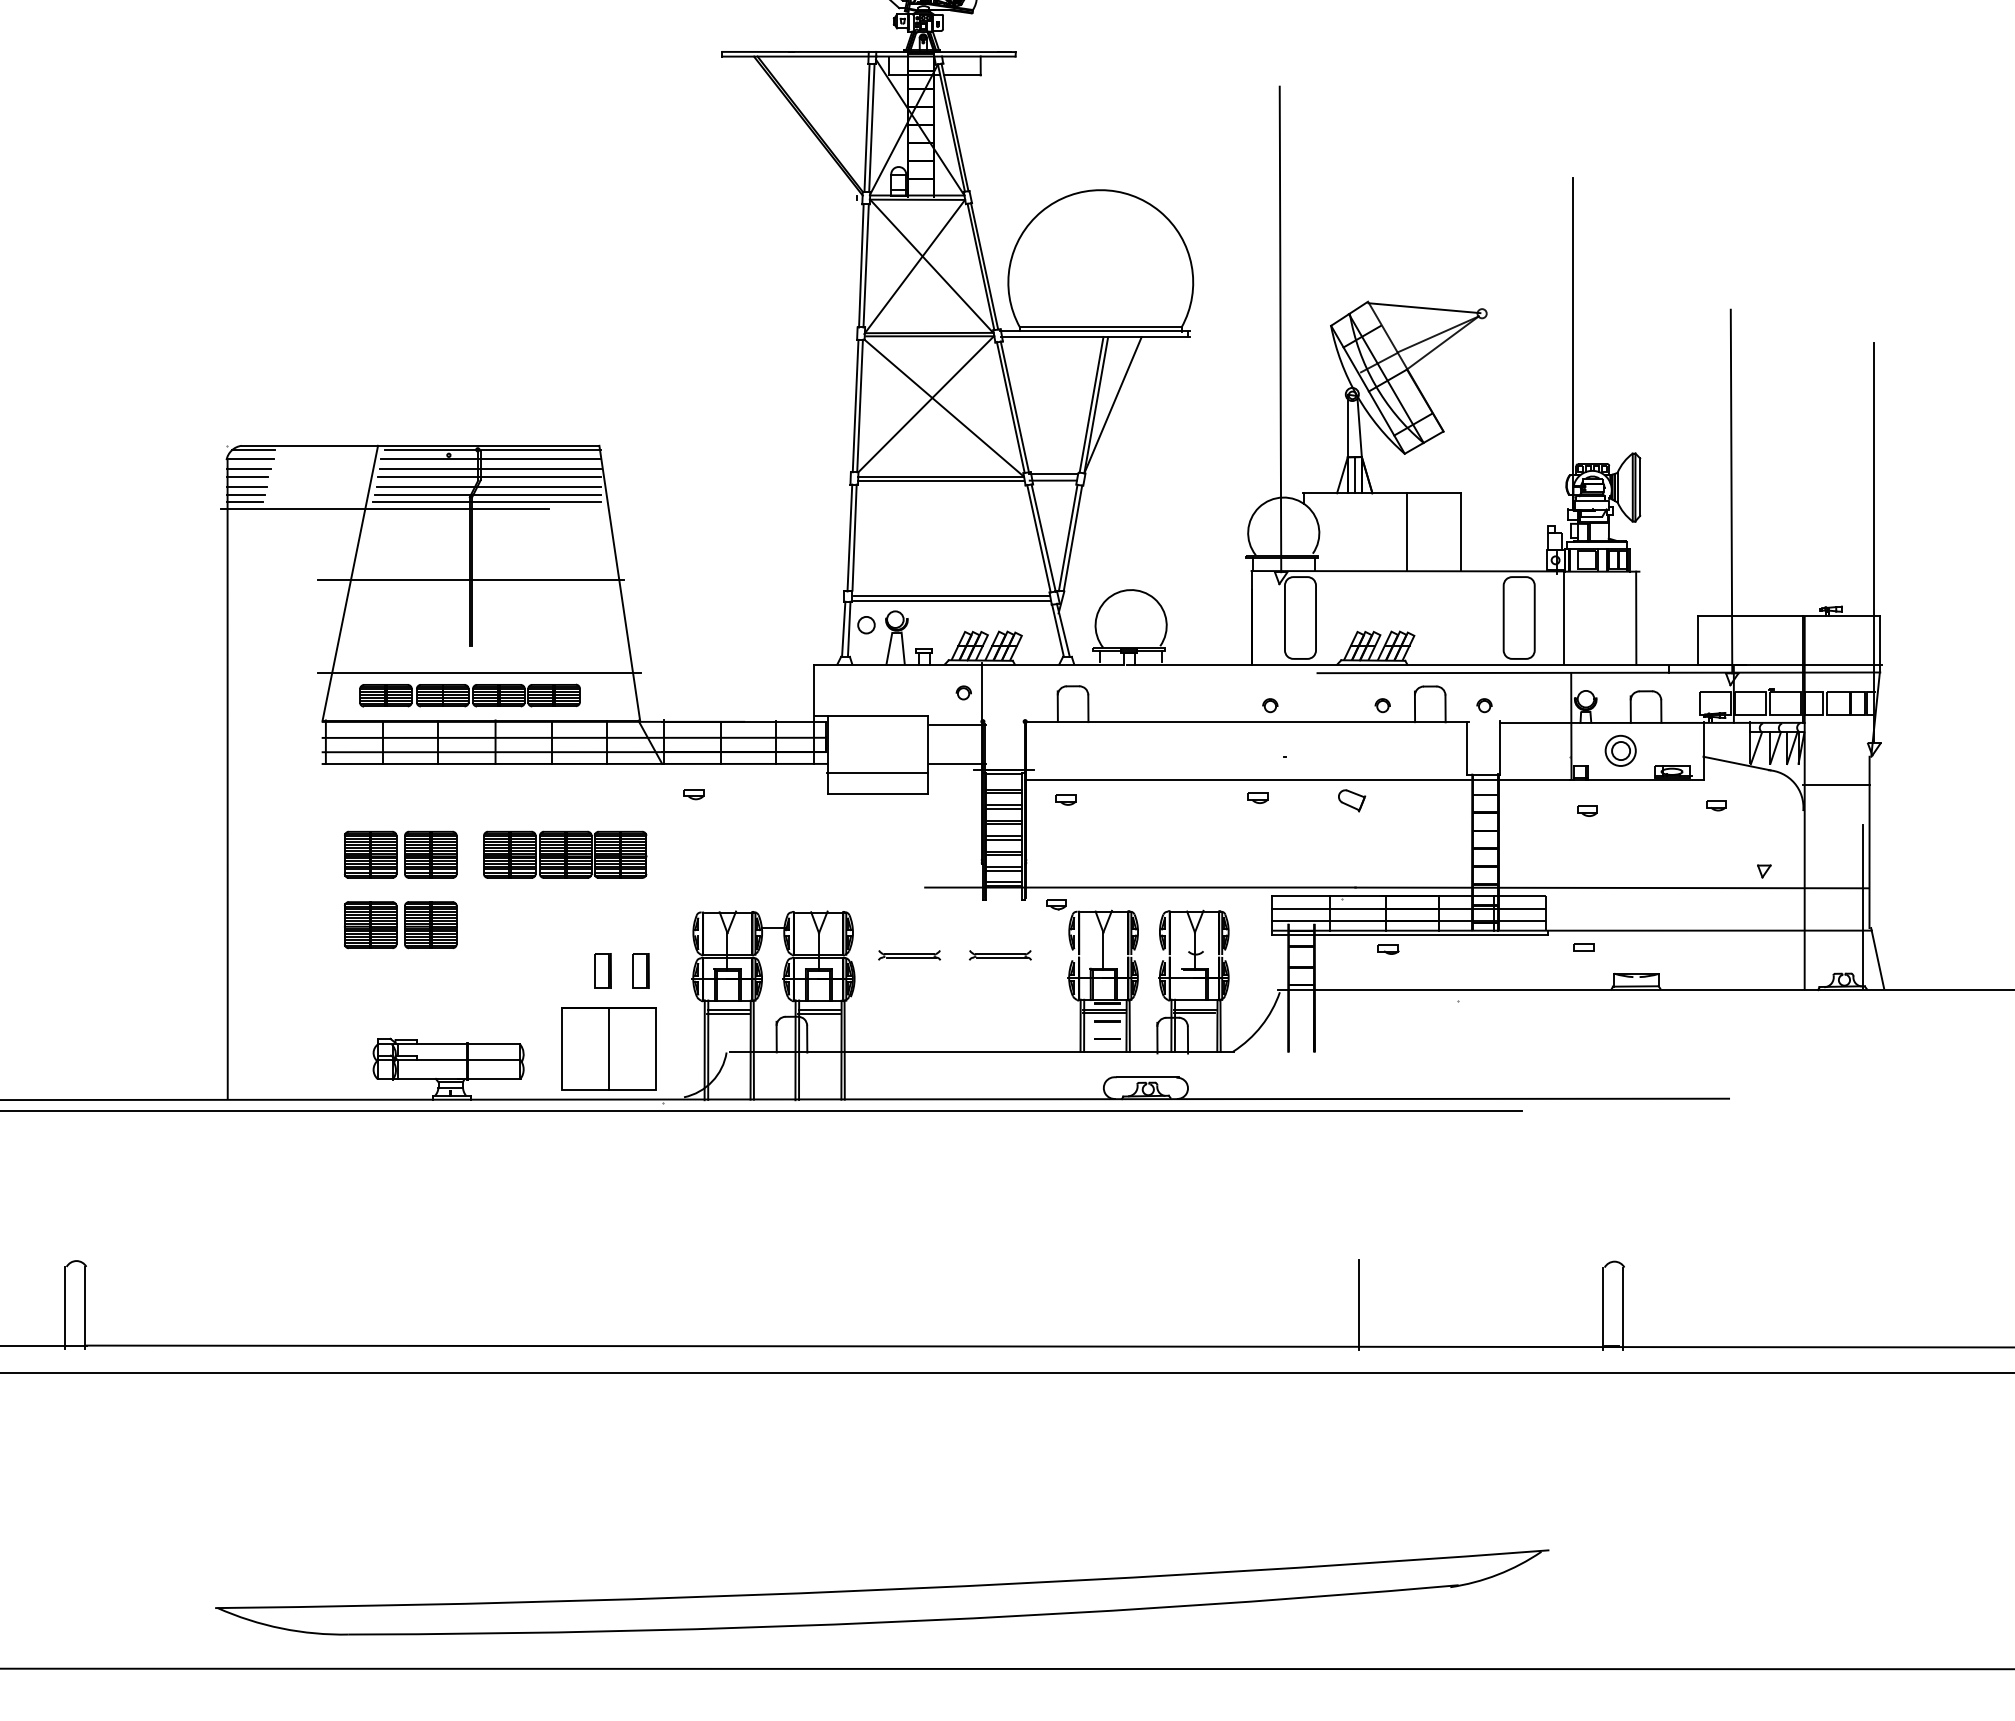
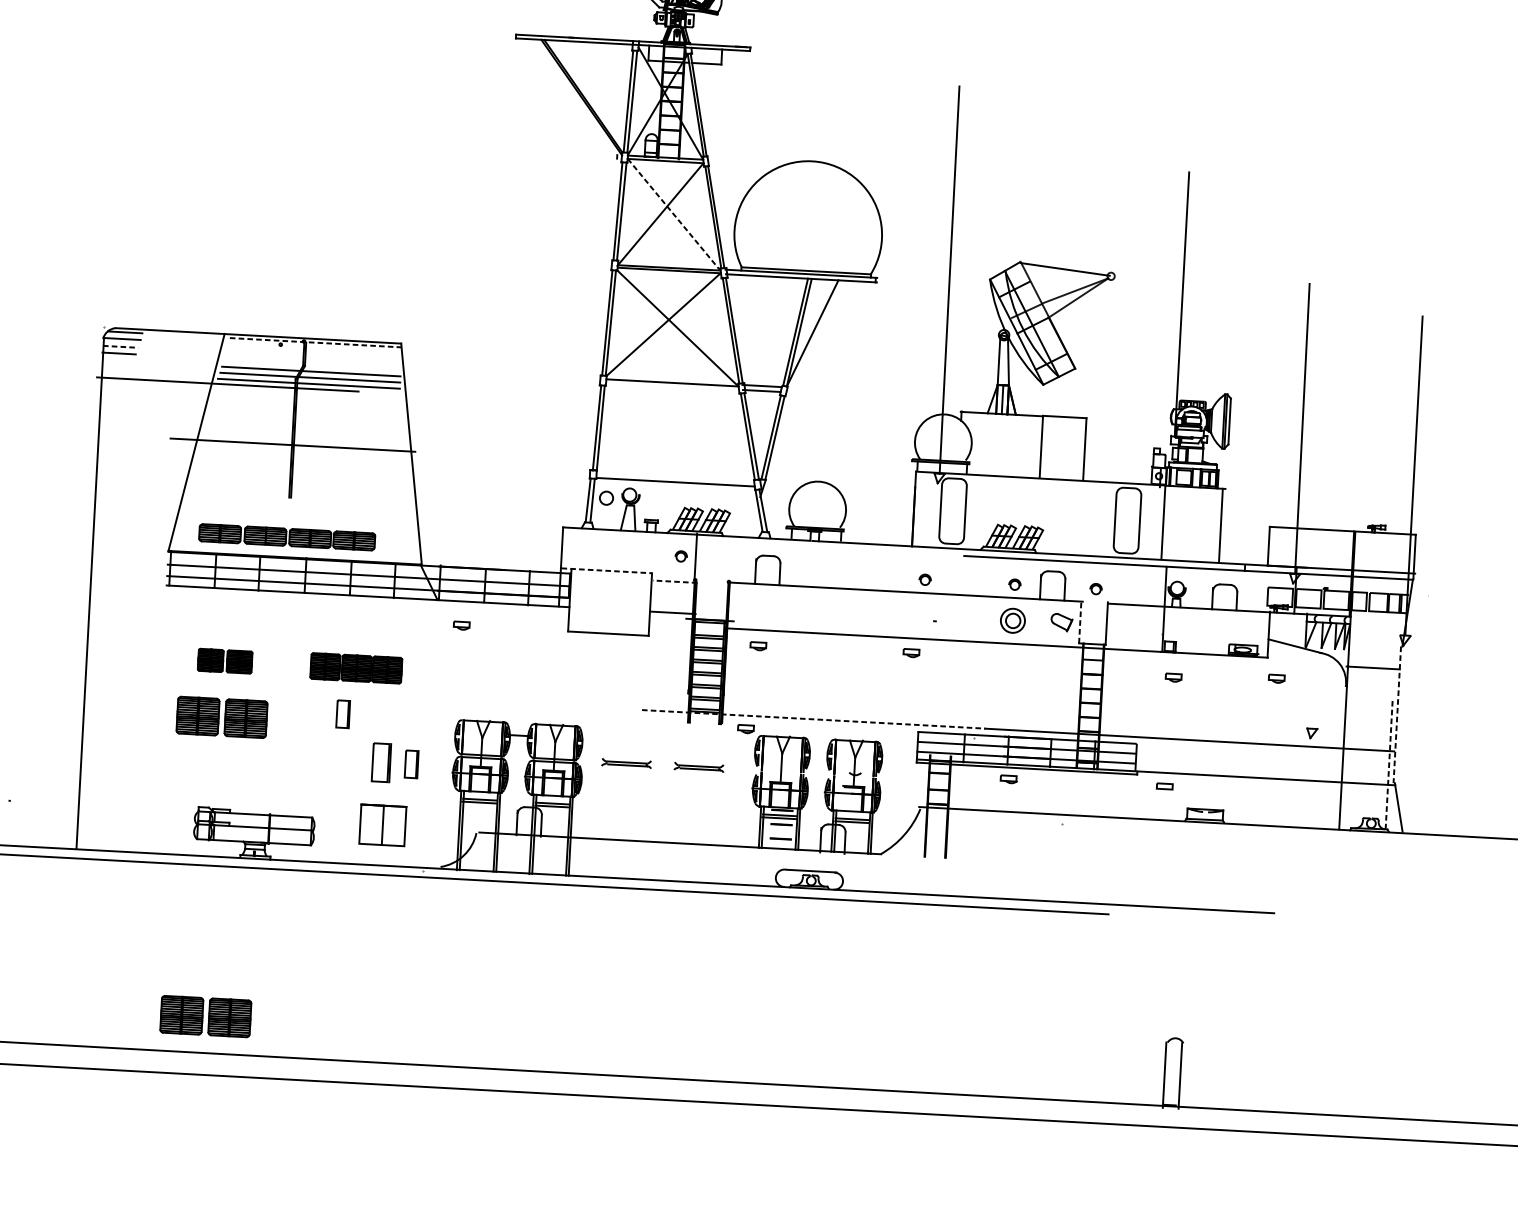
line: (931, 266) -> (673, 214), solid -> dashed
line: (492, 450) -> (315, 342), solid -> dashed
line: (490, 458) -> (313, 349), removed
line: (249, 468) -> (121, 346), solid -> dashed
line: (490, 468) -> (313, 356), removed
line: (489, 477) -> (312, 364), removed
line: (941, 481) -> (672, 386), removed
line: (246, 486) -> (117, 360), removed
line: (245, 494) -> (116, 367), removed
line: (244, 502) -> (115, 373), removed
line: (952, 595) -> (676, 478), removed
line: (479, 672) -> (295, 519), removed
line: (871, 715) -> (606, 570), solid -> dashed
line: (957, 724) -> (674, 581), solid -> dashed
line: (1466, 748) -> (1079, 622), solid -> dashed
part: (1620, 750) -> (1012, 620), moved
line: (877, 773) -> (608, 617), removed
part: (1352, 800) -> (1062, 622), moved
line: (1869, 842) -> (1397, 714), solid -> dashed
part: (400, 854) -> (224, 661), size x0.6
part: (565, 854) -> (356, 668), size x0.7
line: (1140, 887) -> (813, 719), solid -> dashed
line: (1862, 906) -> (1388, 765), solid -> dashed
part: (551, 912) -> (342, 713), added
part: (602, 970) -> (381, 762), size x1.4
part: (608, 1048) -> (382, 824), size x0.6
part: (400, 1300) -> (205, 1016), added
line: (1359, 1304) -> (970, 1061), removed

